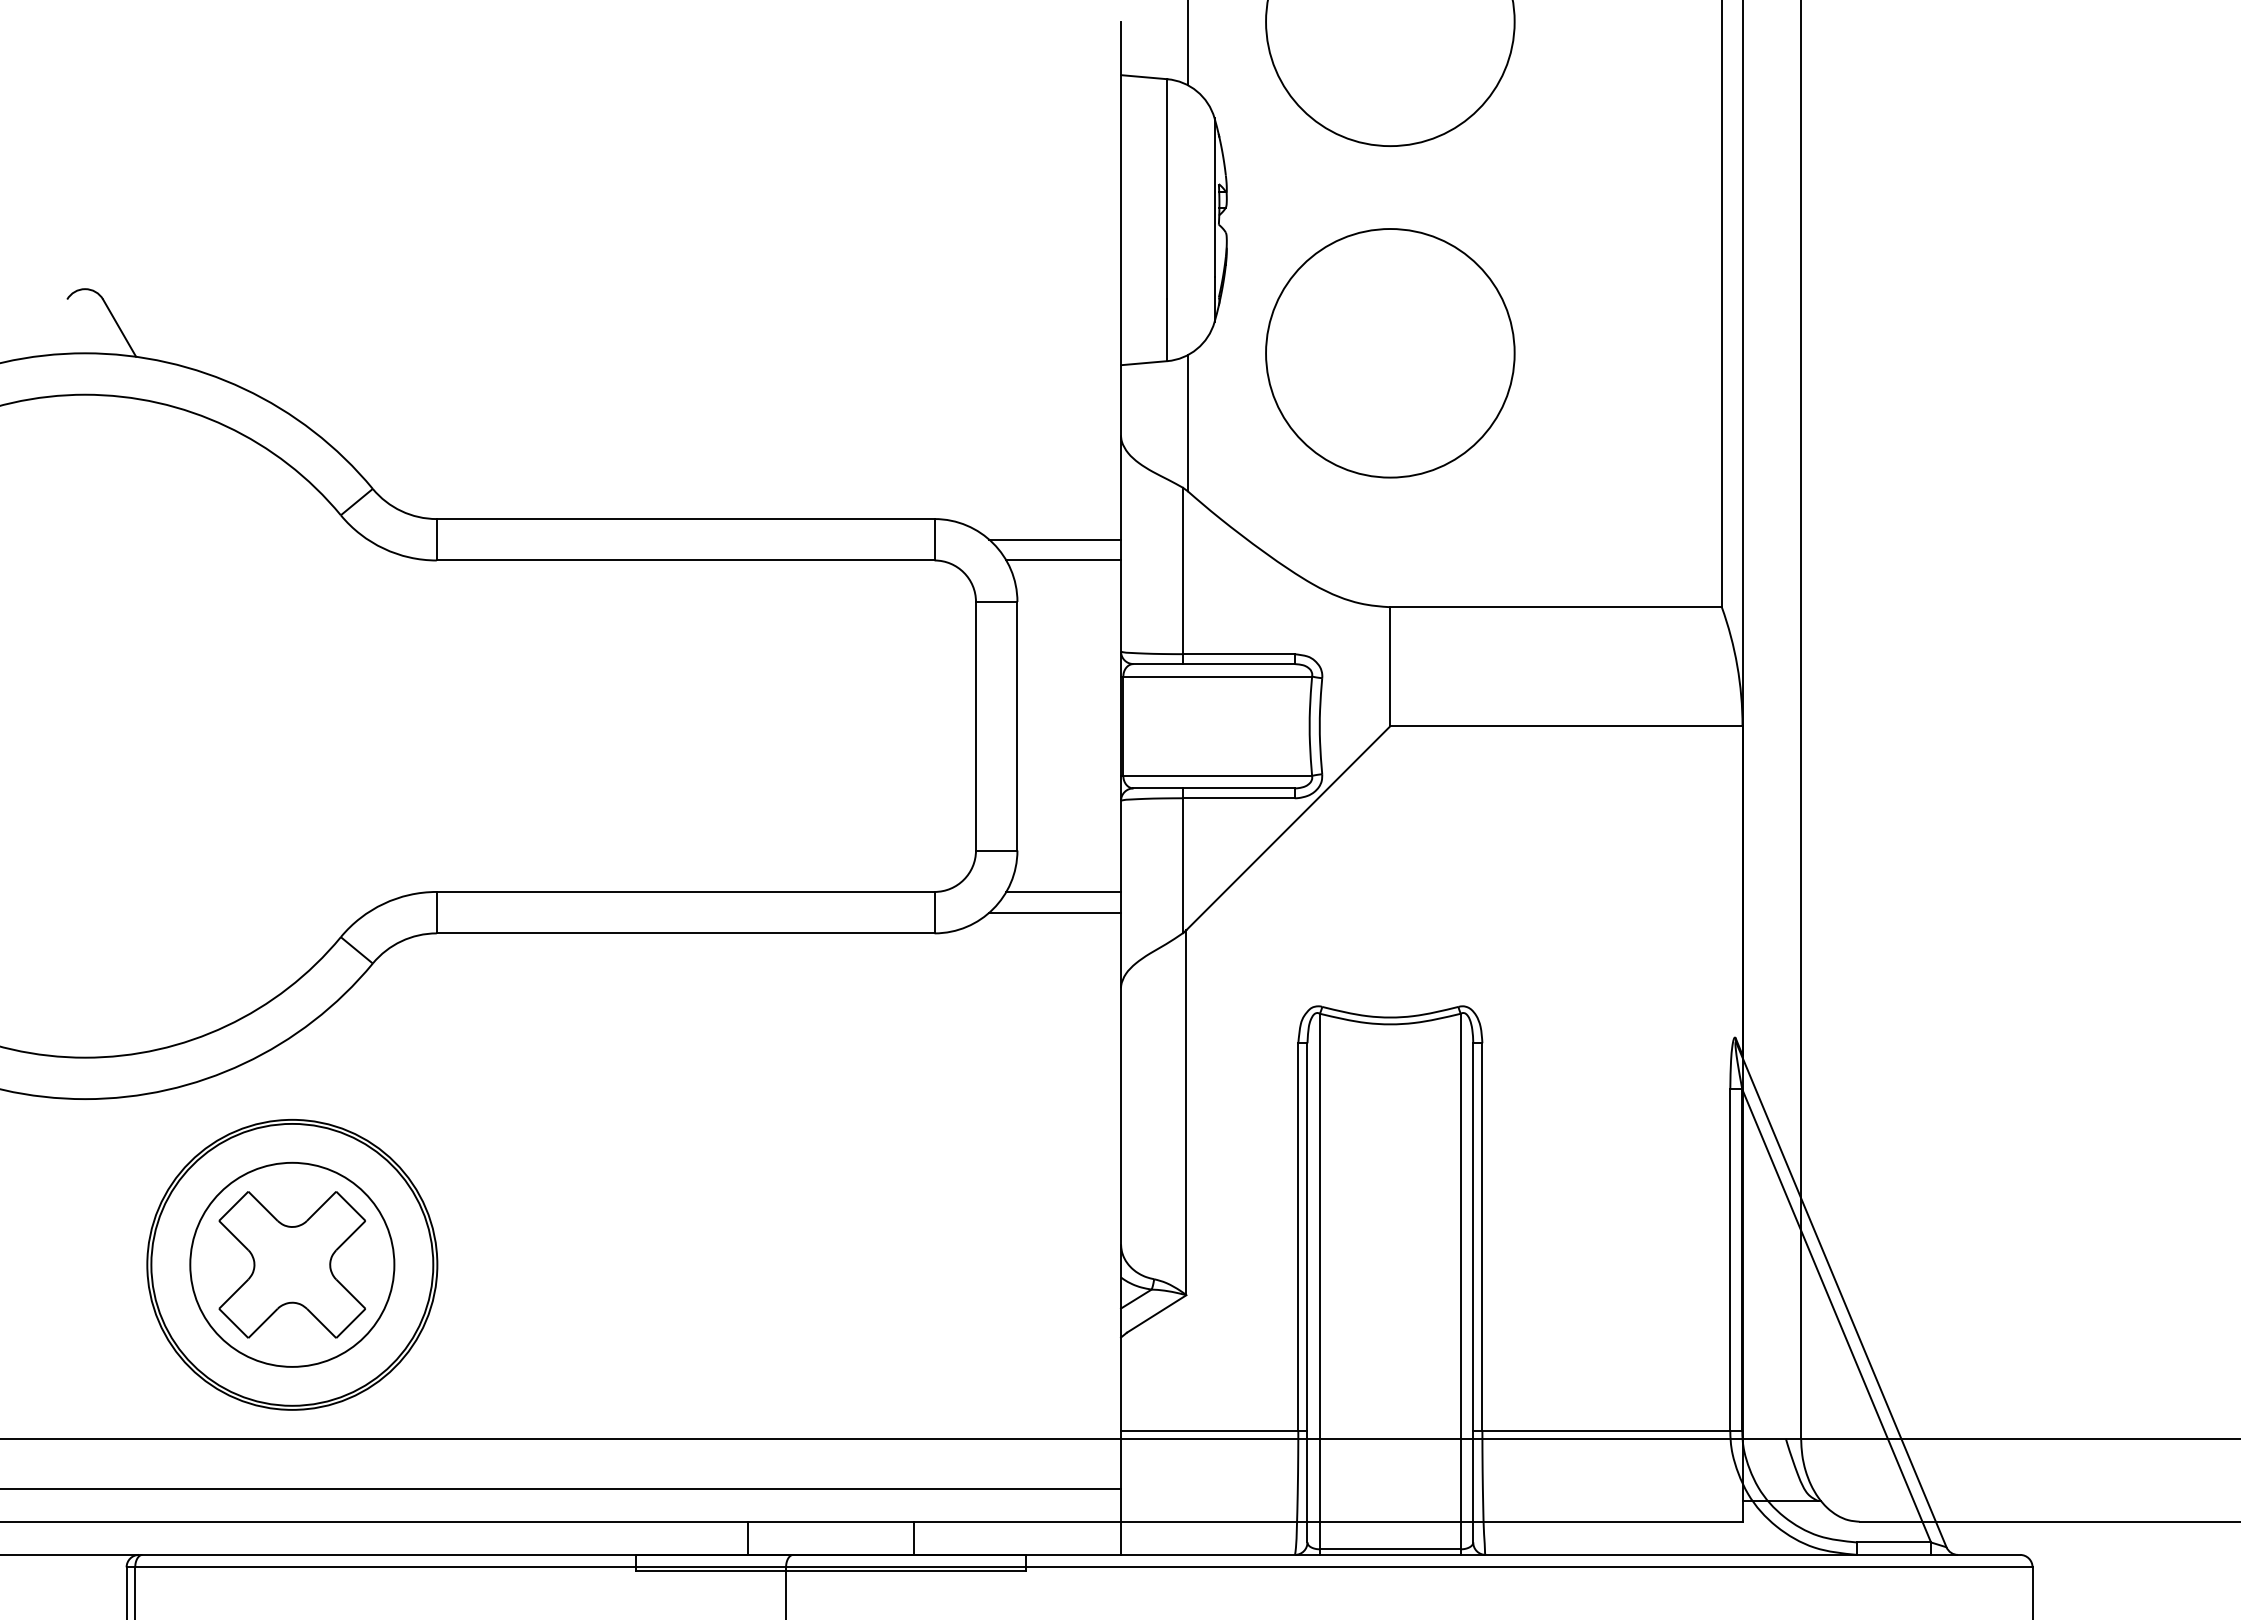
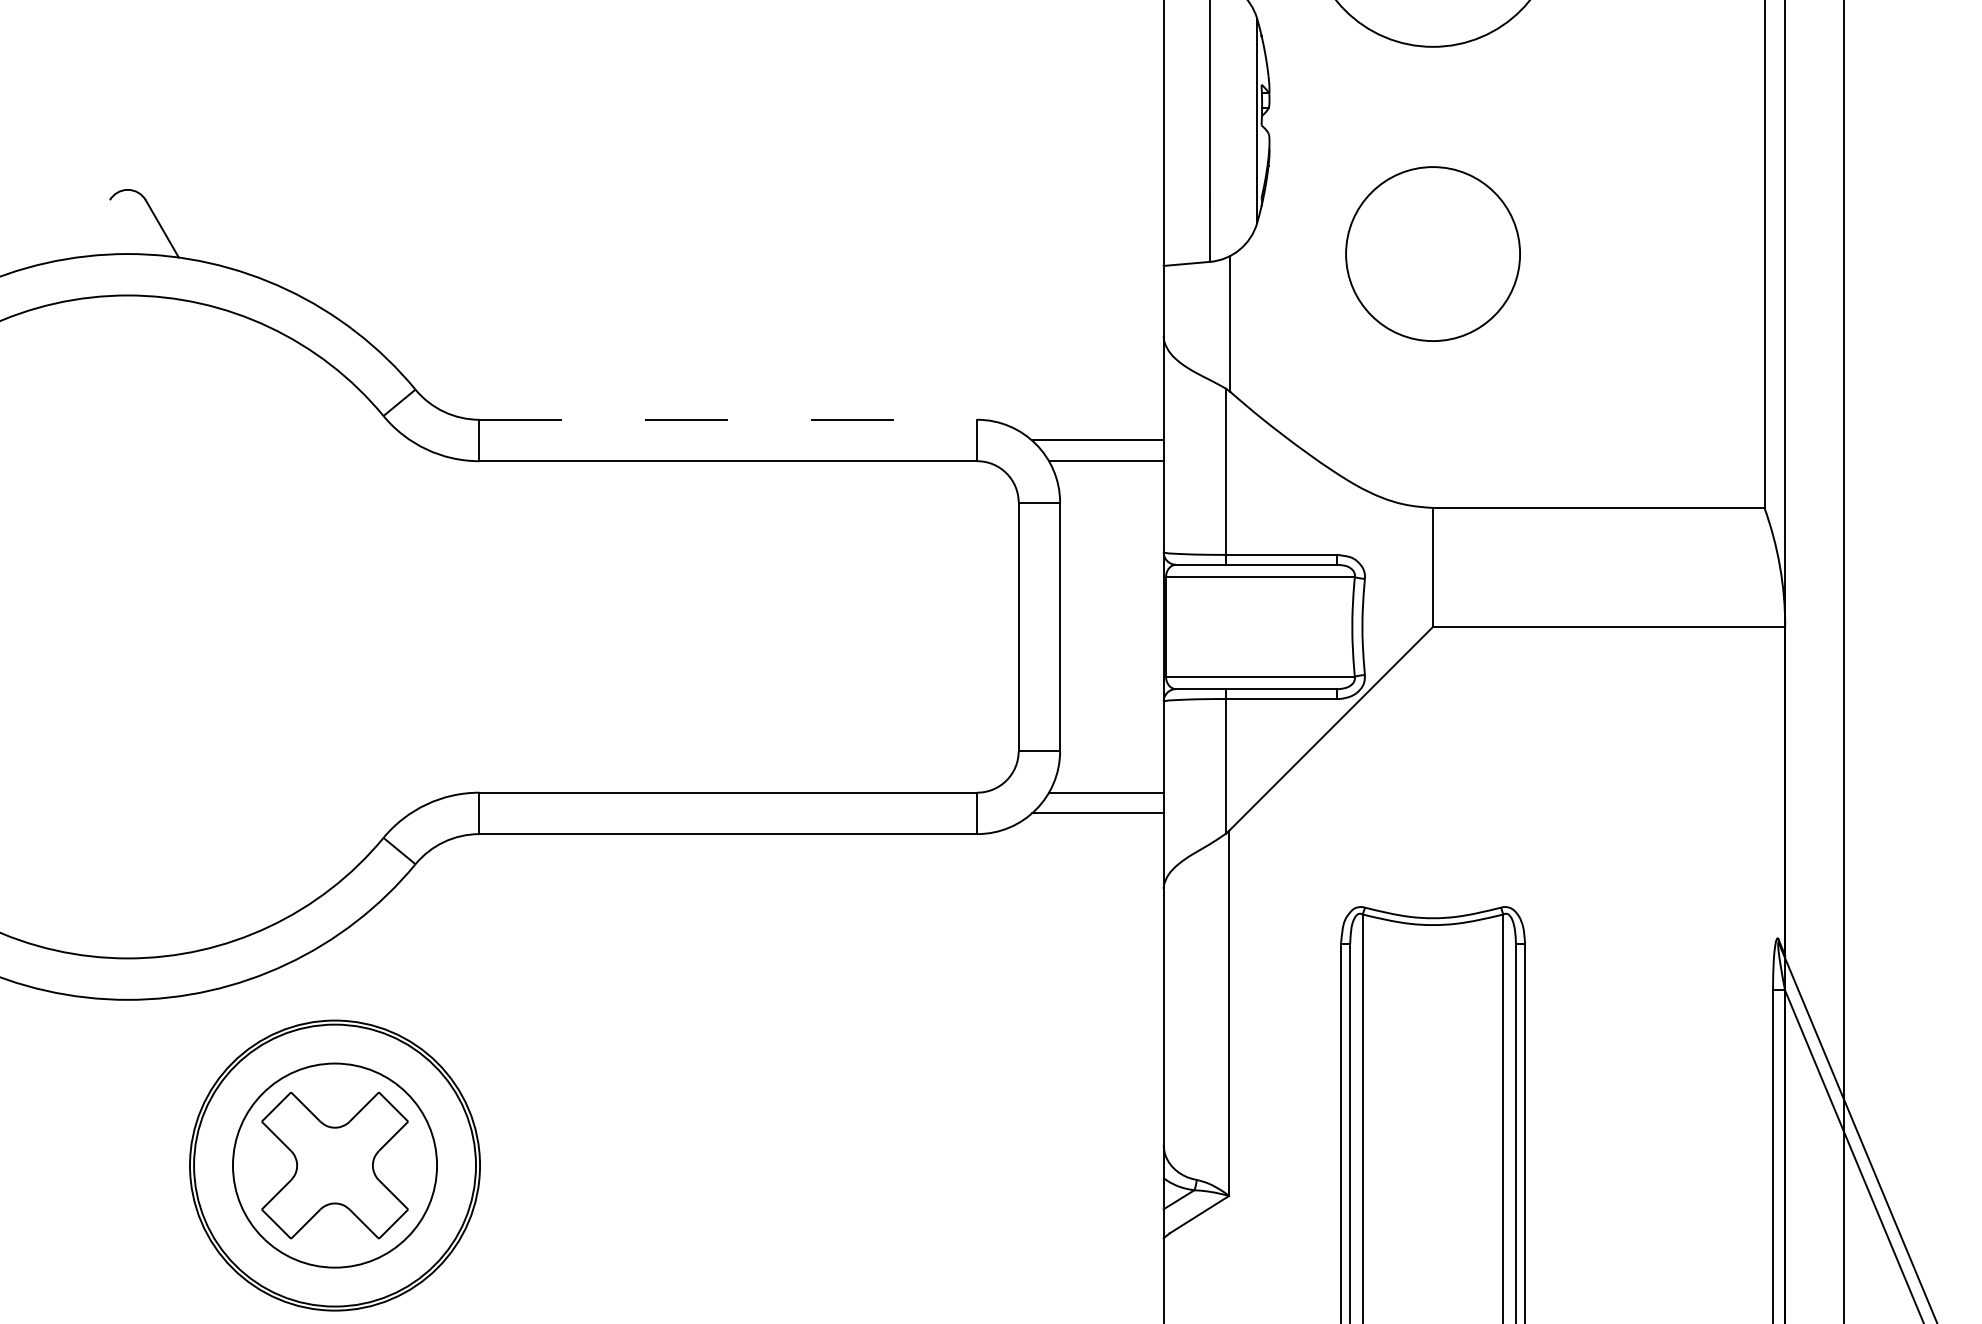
circle: (1390, 353) -> (1433, 254), size x0.7
line: (685, 519) -> (728, 420), solid -> dashed

